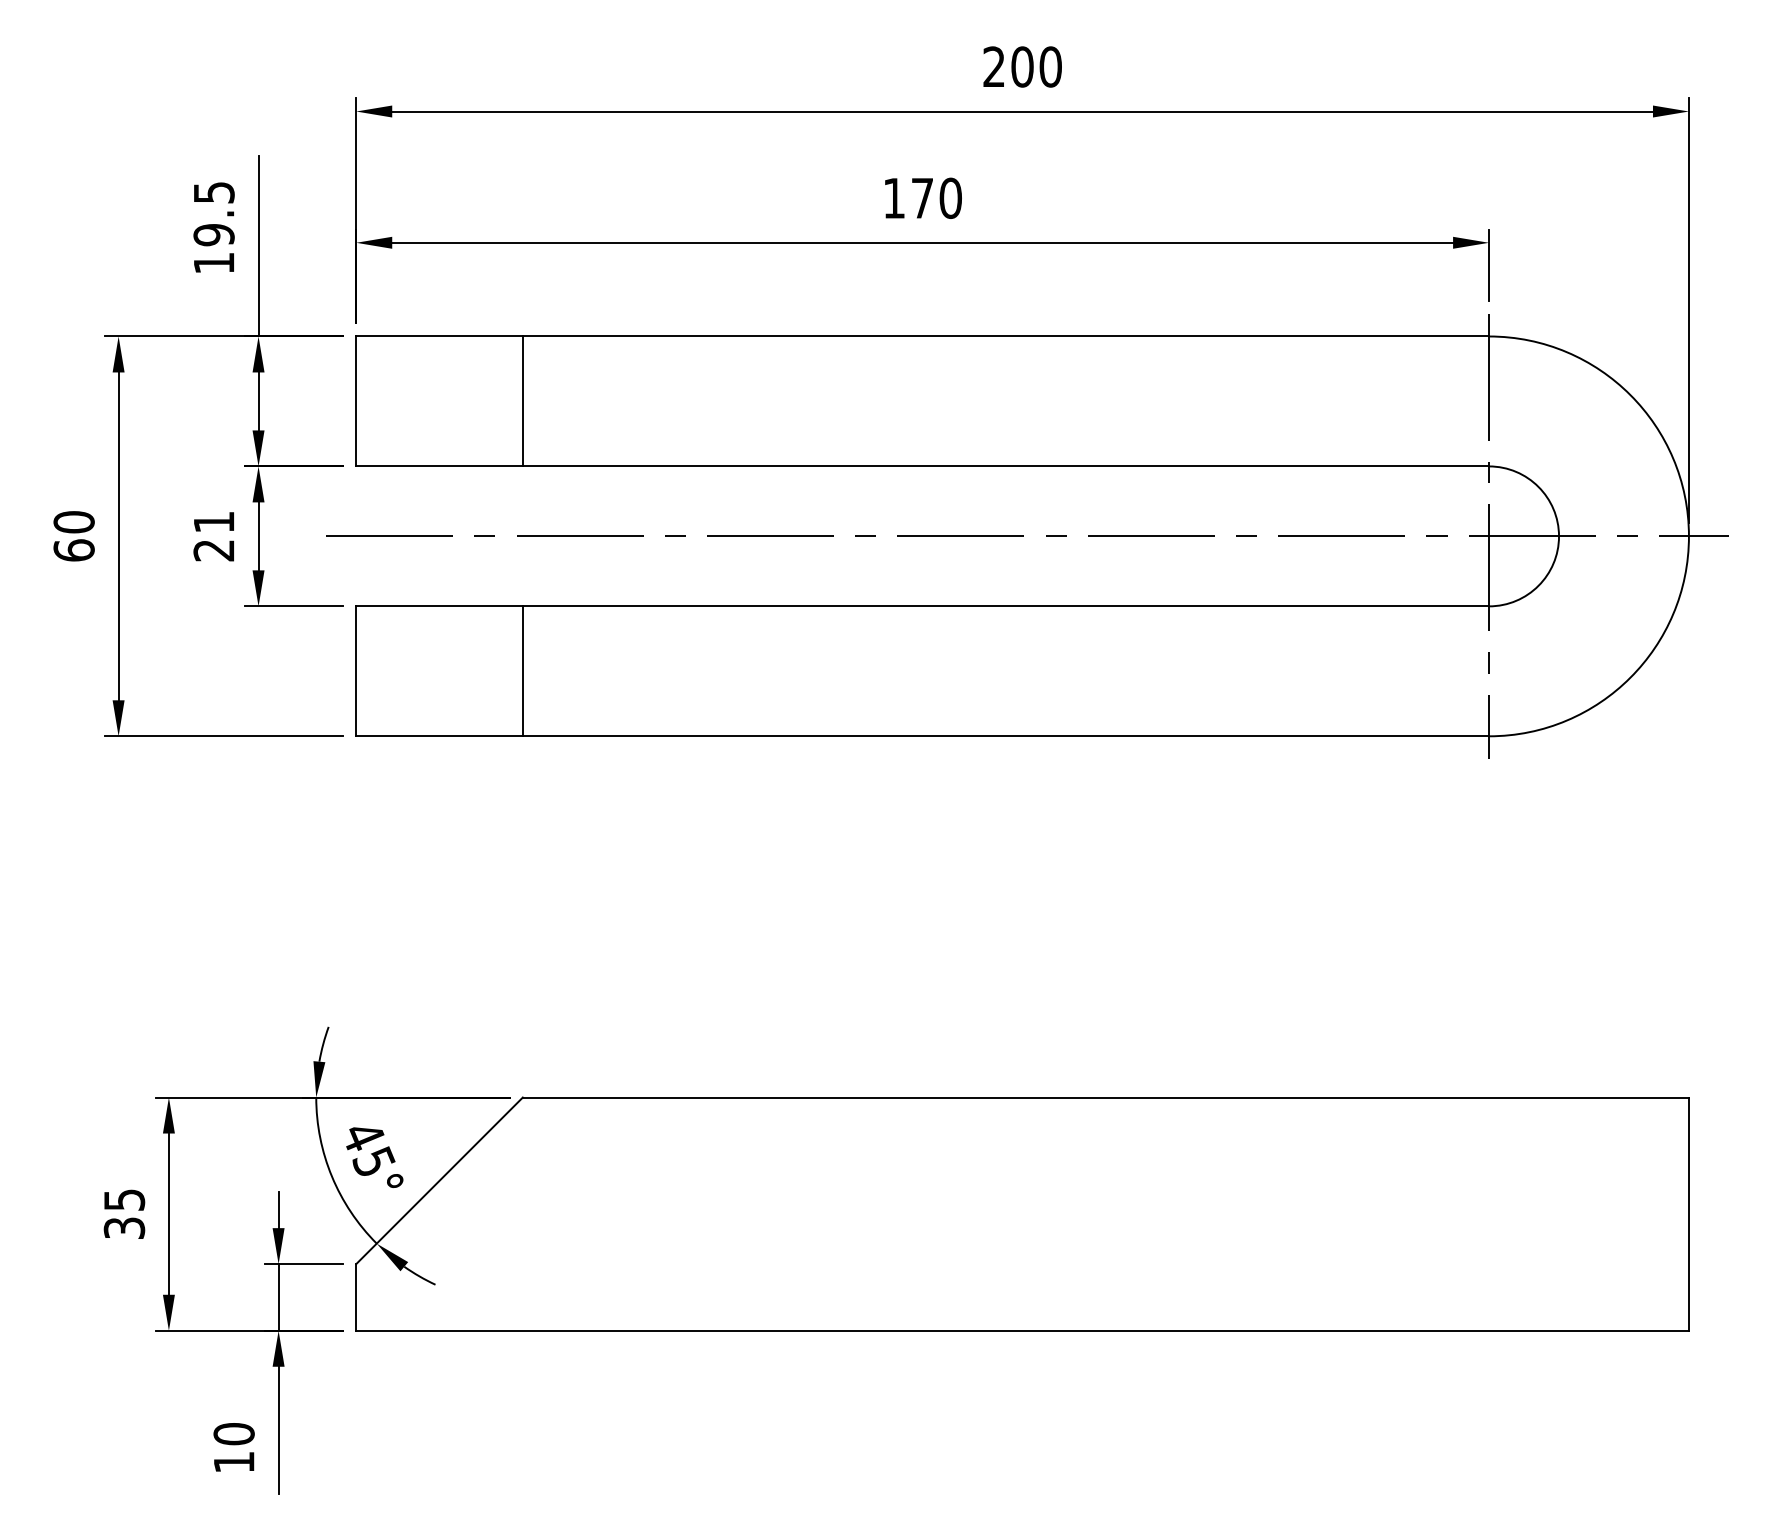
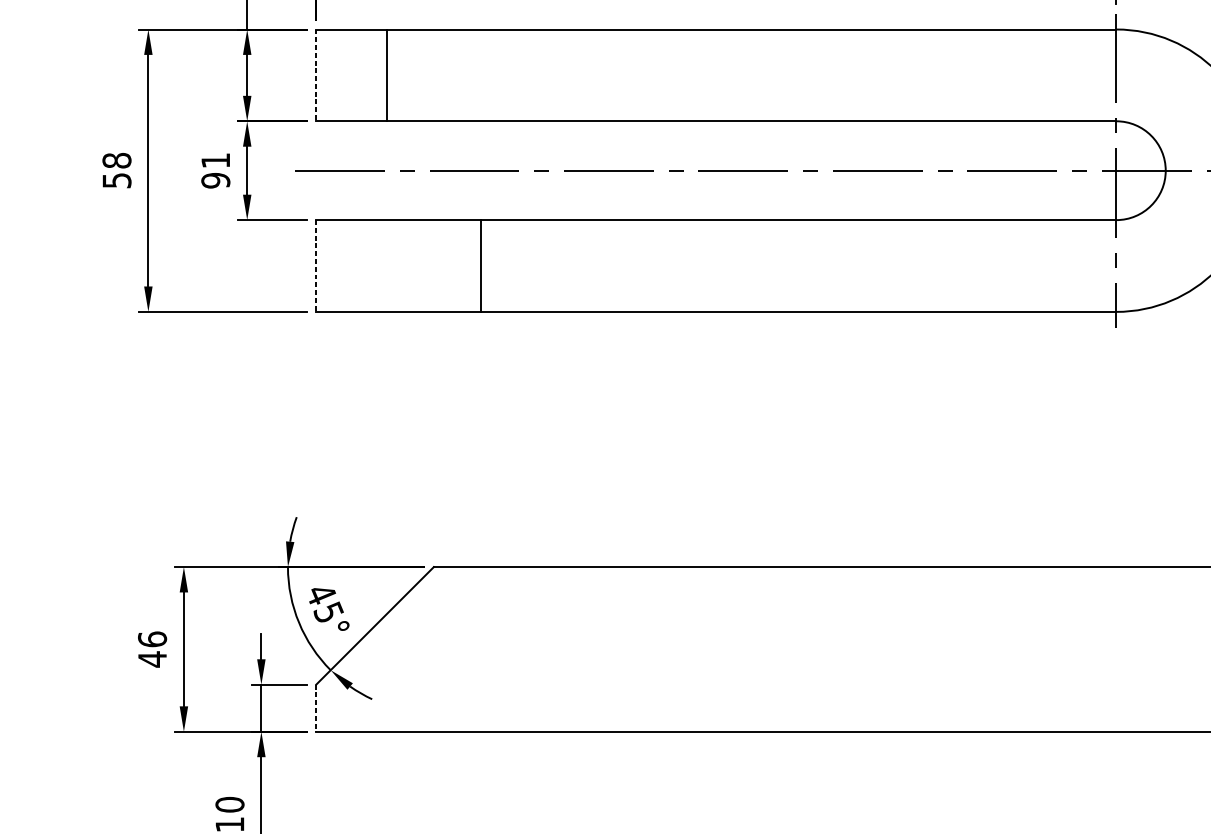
line: (356, 401) -> (316, 75), solid -> dashed
line: (522, 401) -> (387, 75), moved
text: (73, 536) -> (116, 170), 60 -> 58
text: (213, 550) -> (215, 180), 21 -> 91
line: (356, 671) -> (316, 266), solid -> dashed
line: (522, 671) -> (480, 266), moved
text: (124, 1214) -> (152, 649), 35 -> 46
line: (356, 1297) -> (316, 708), solid -> dashed

